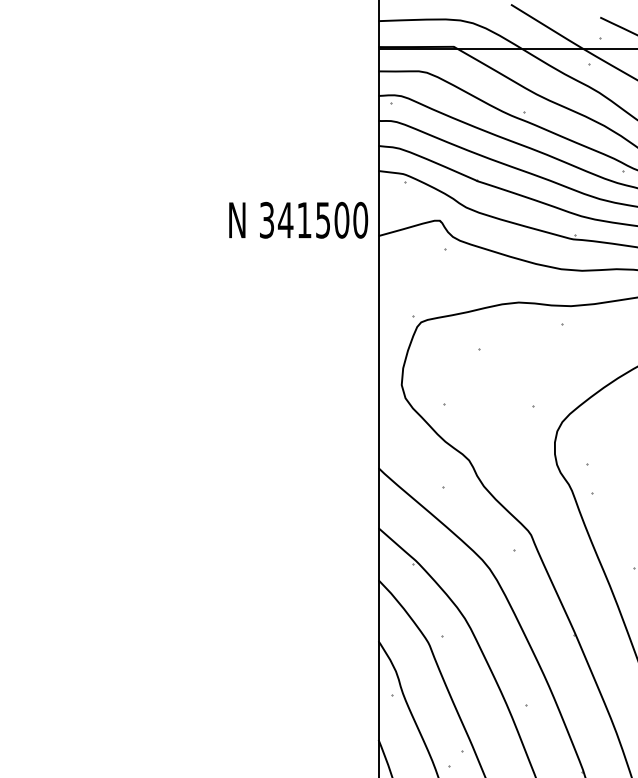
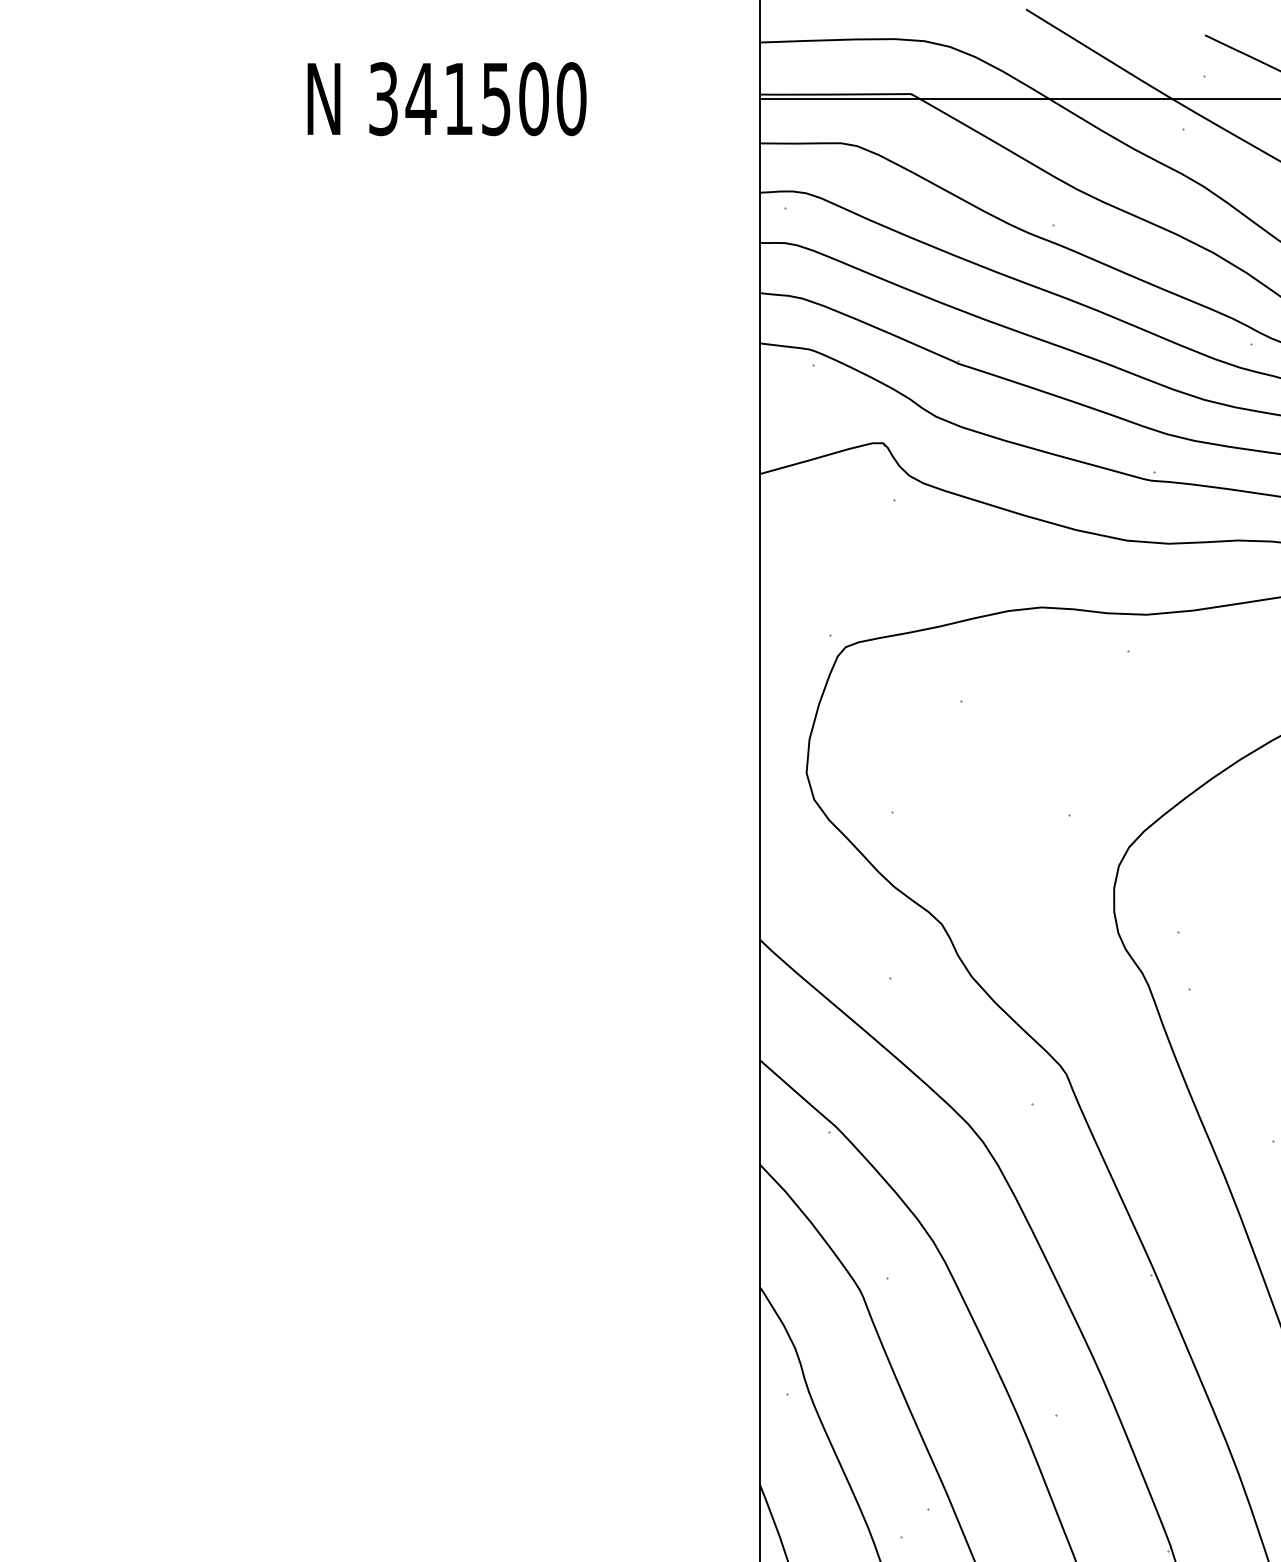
text: (298, 219) -> (446, 97), moved

